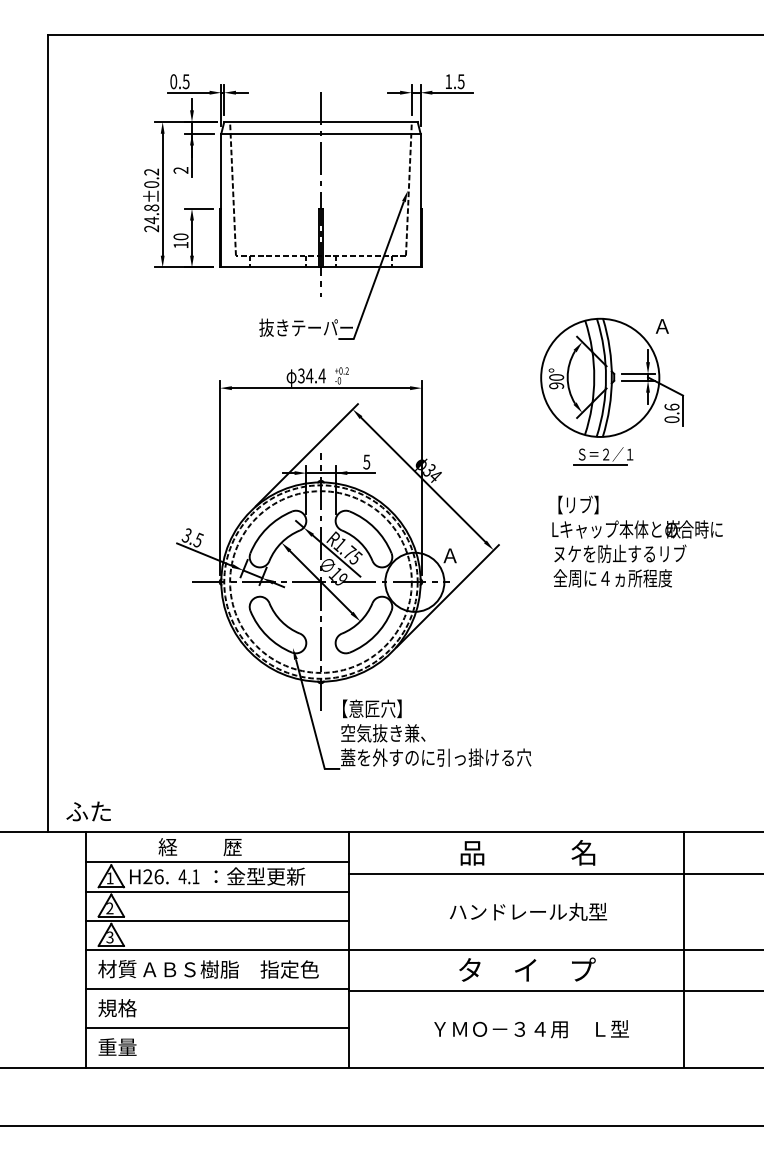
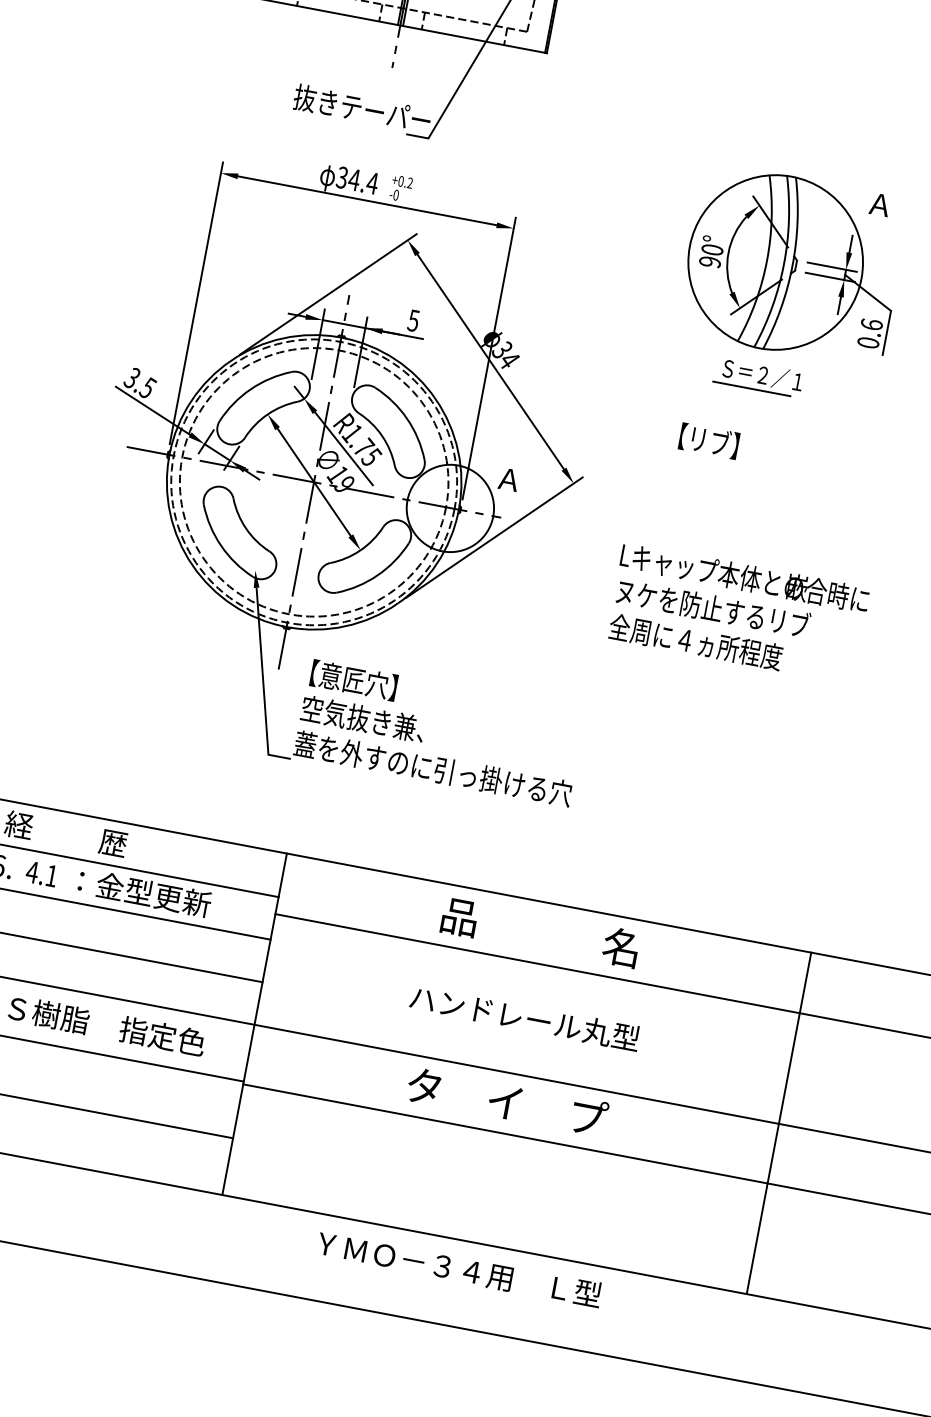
text: (637, 553) -> (738, 612), moved
line: (683, 949) -> (778, 1122), moved
text: (531, 1029) -> (459, 1269), moved

